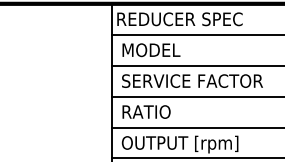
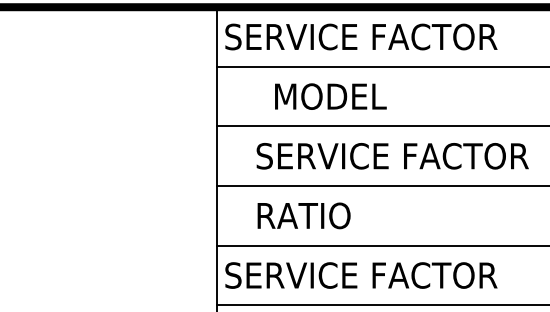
text: (186, 19) -> (359, 37), REDUCER SPEC -> SERVICE FACTOR
text: (151, 50) -> (330, 97), moved
text: (192, 80) -> (392, 155), moved
text: (146, 111) -> (303, 214), moved
text: (186, 144) -> (359, 278), OUTPUT [rpm] -> SERVICE FACTOR

